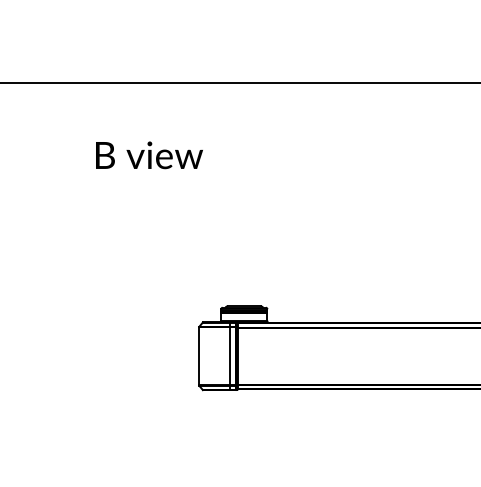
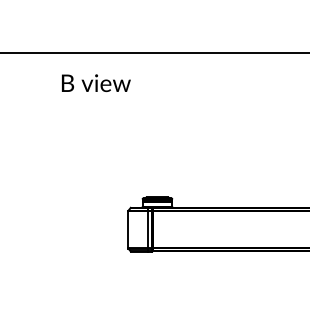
text: (149, 155) -> (96, 83), moved

